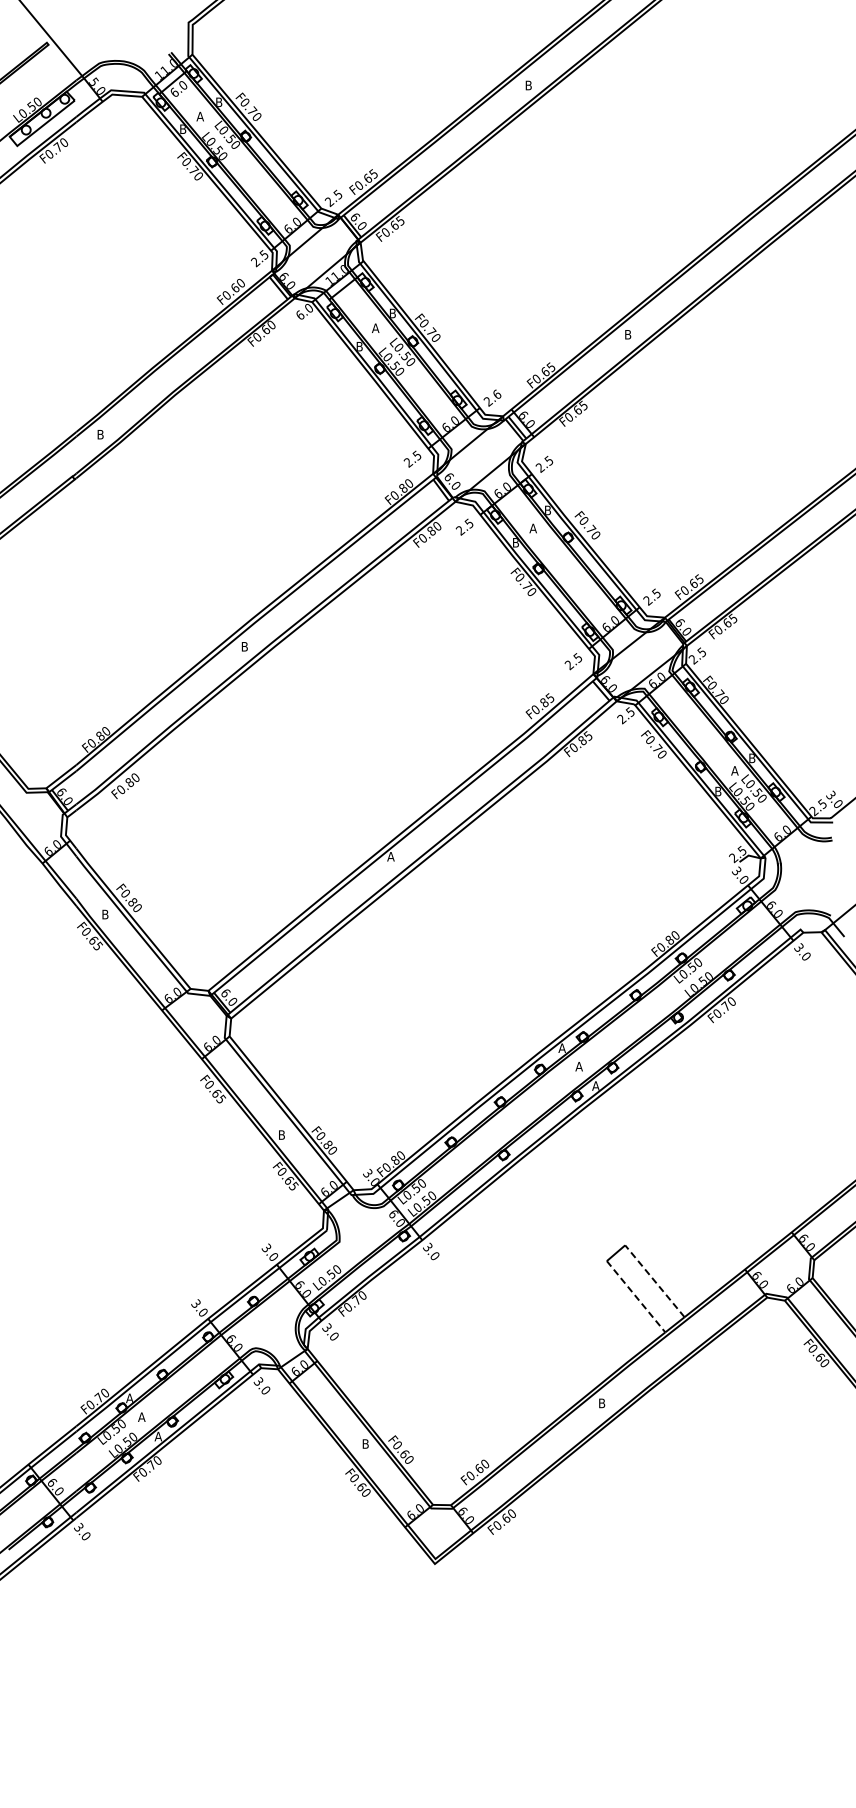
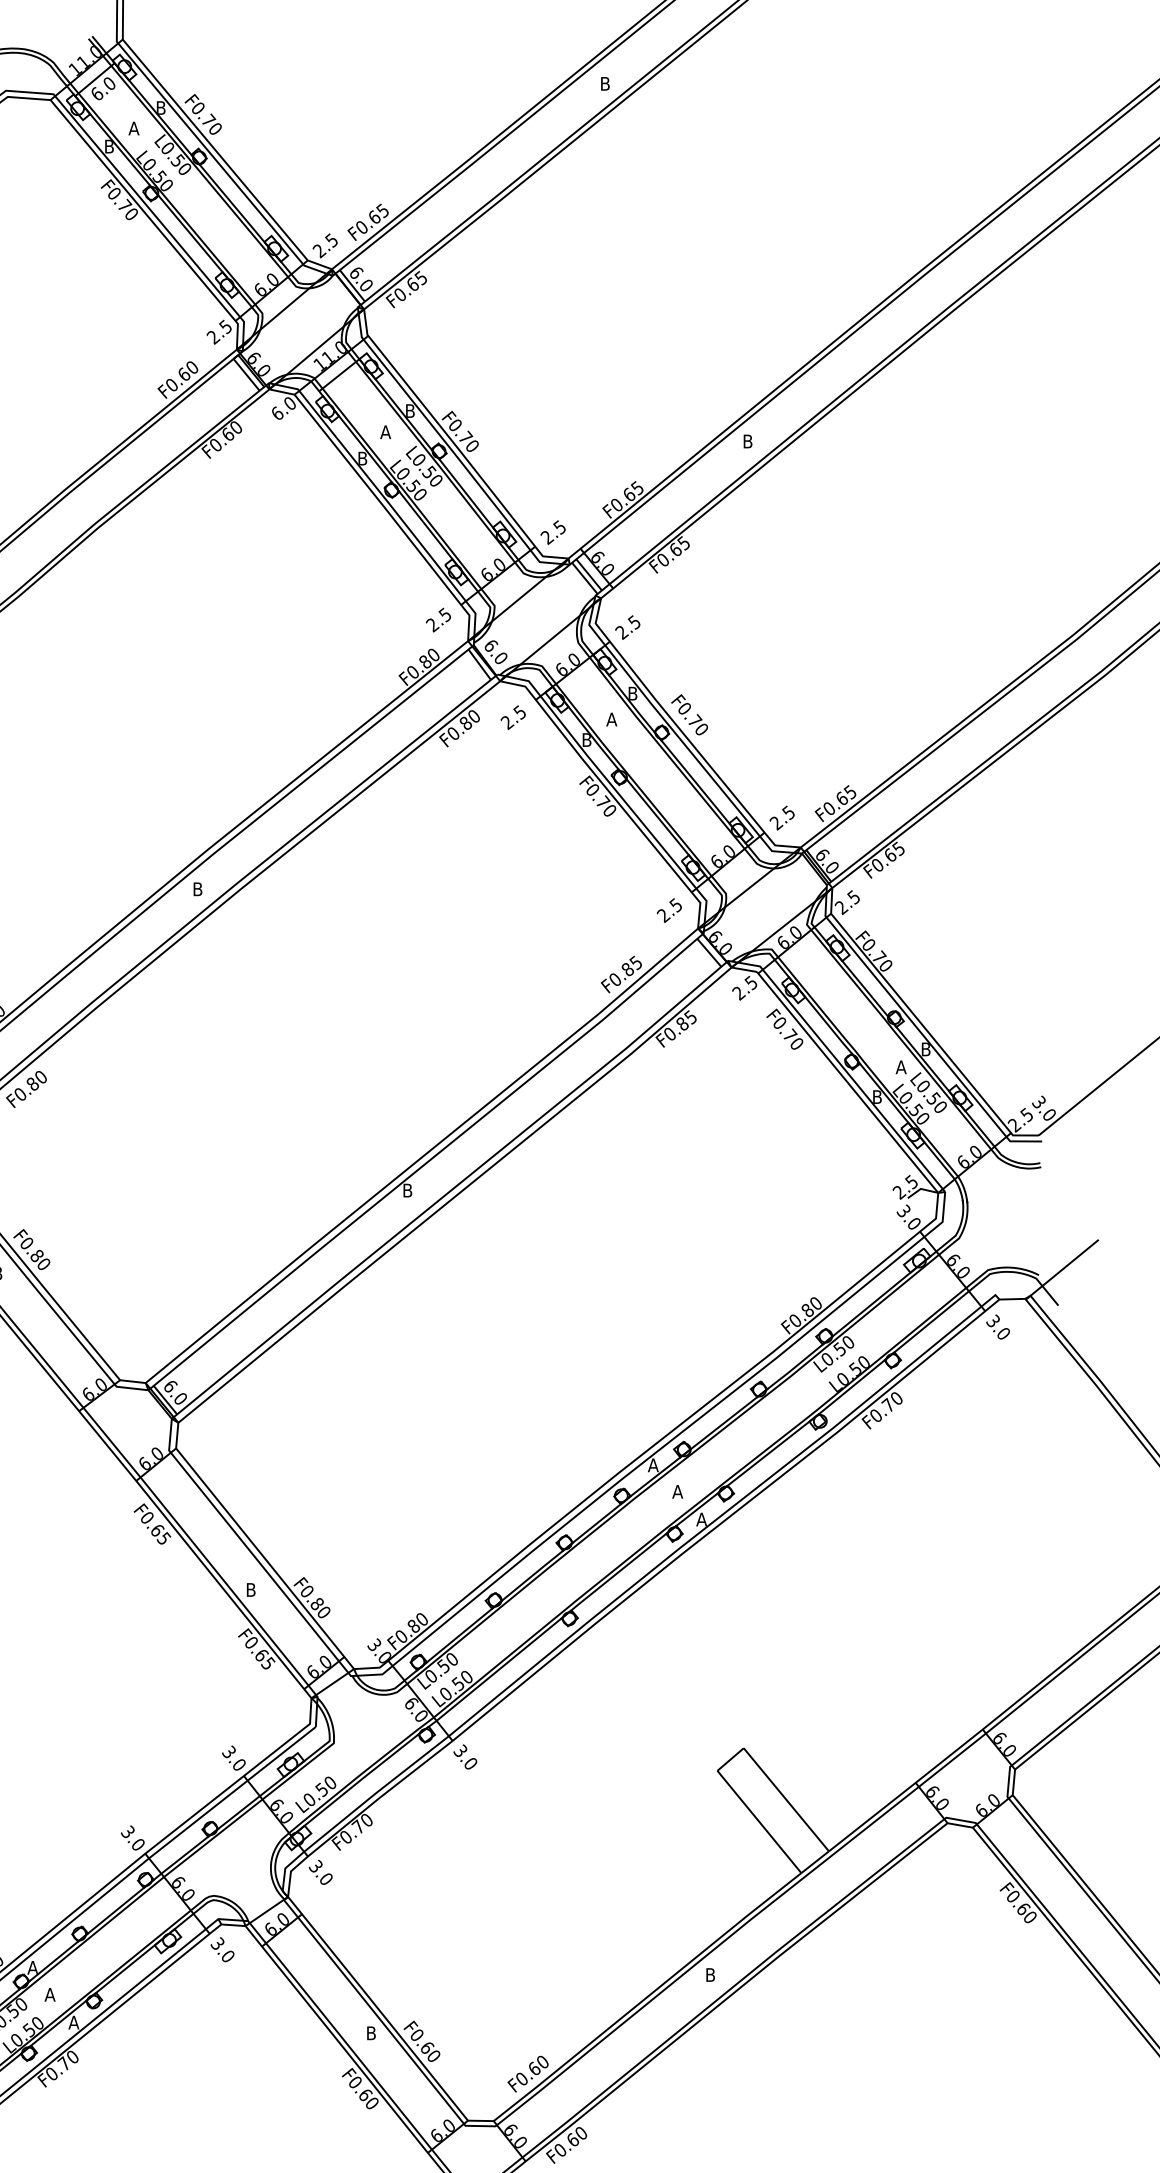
text: (496, 394) -> (559, 527), 2.6 -> 2.5
text: (390, 856) -> (406, 1190), A -> B
line: (654, 1281) -> (785, 1800), dashed -> solid
line: (636, 1297) -> (759, 1823), dashed -> solid

